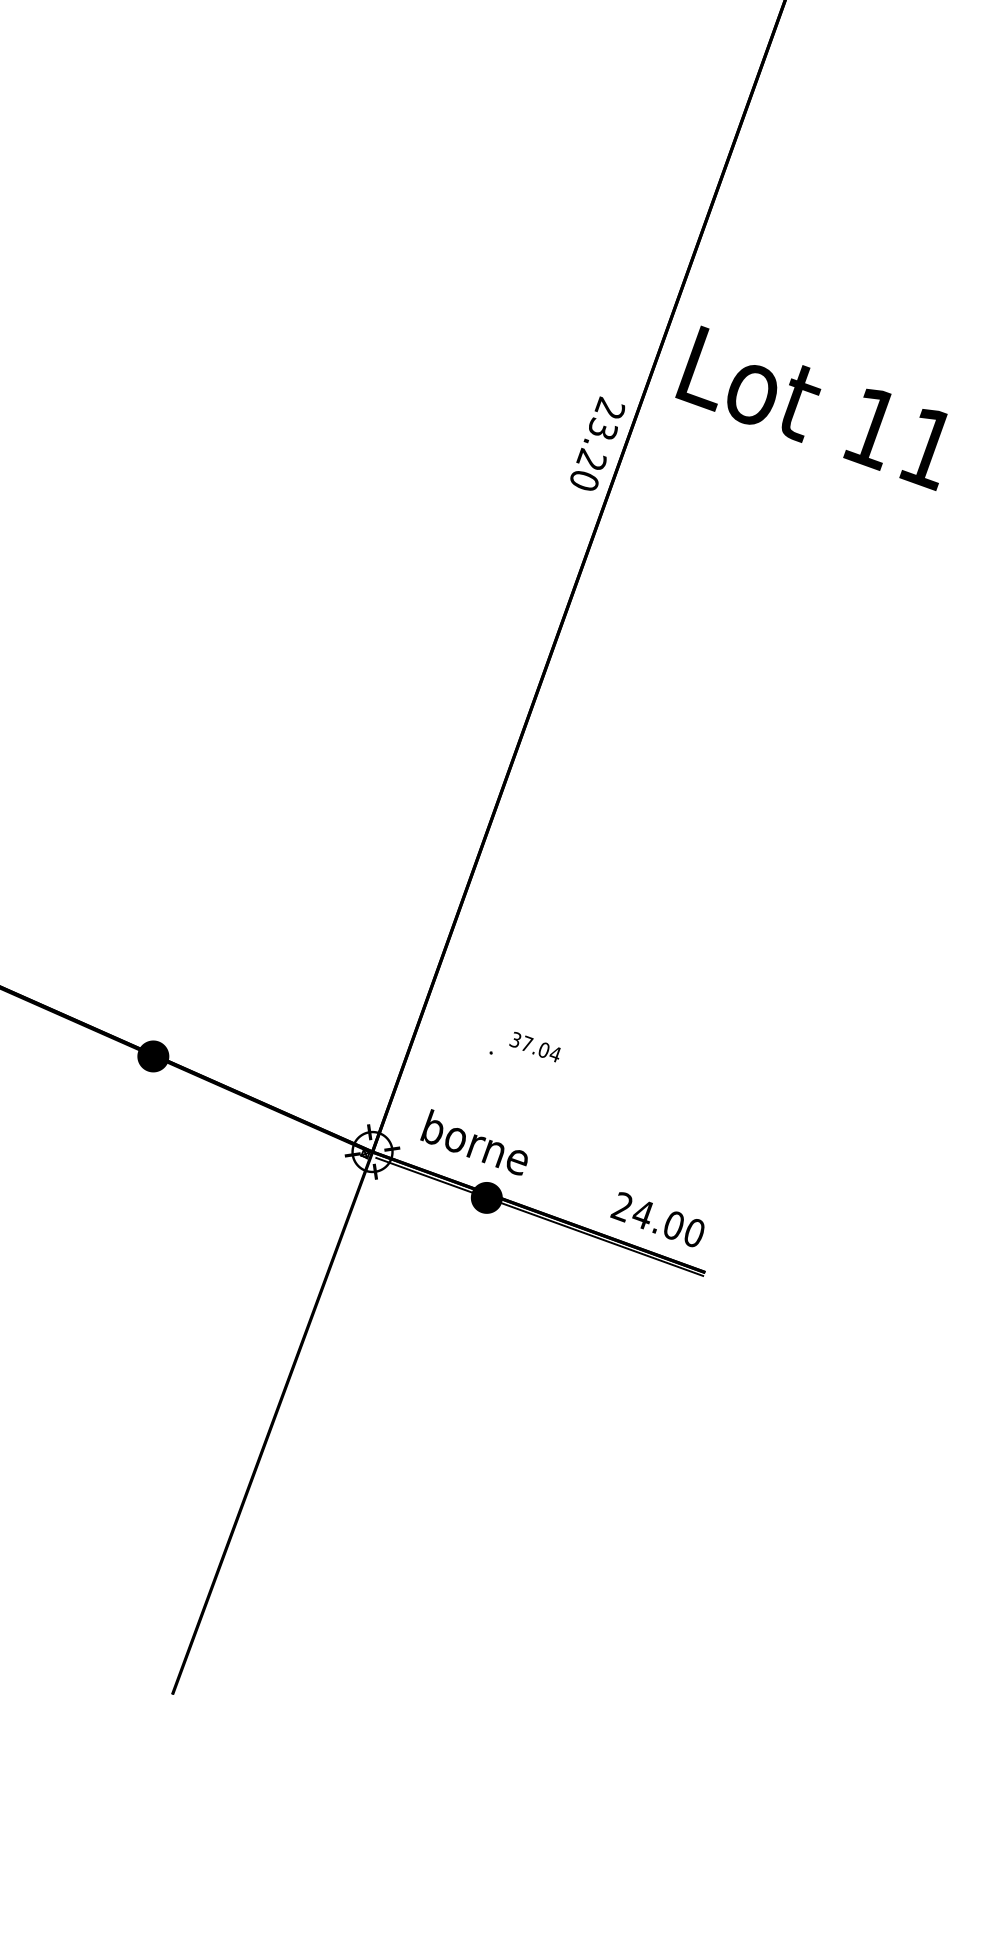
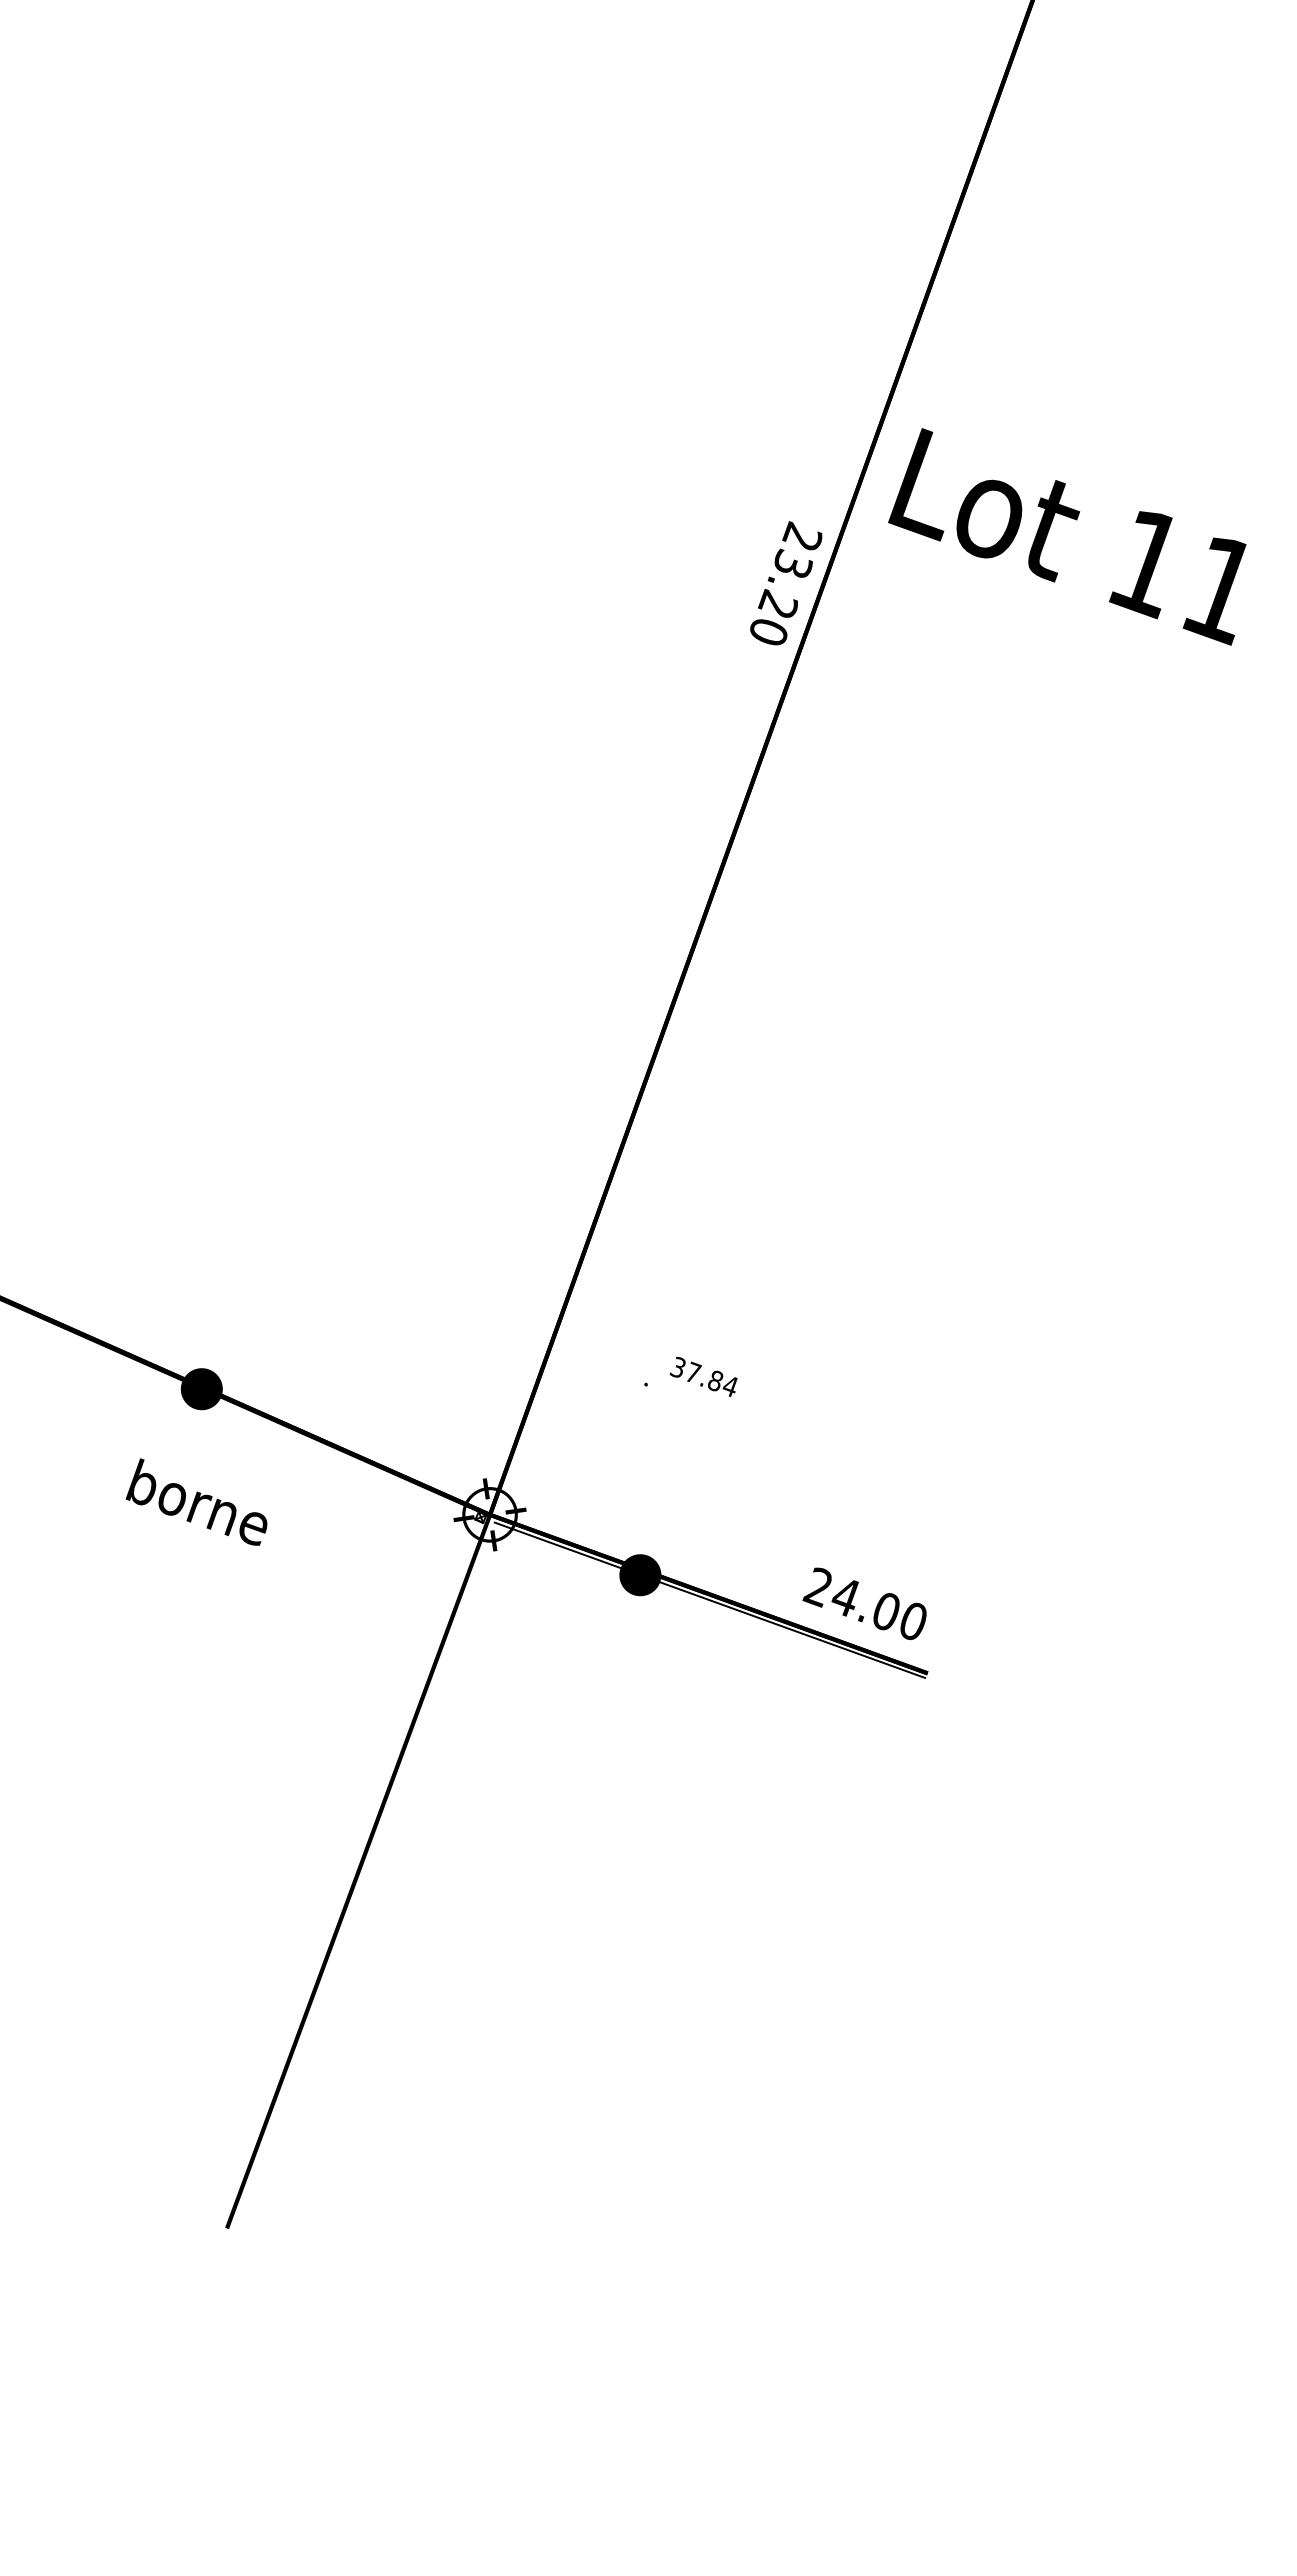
text: (543, 1049) -> (715, 1380), 37.04 -> 37.84
text: (473, 1141) -> (196, 1501), moved

